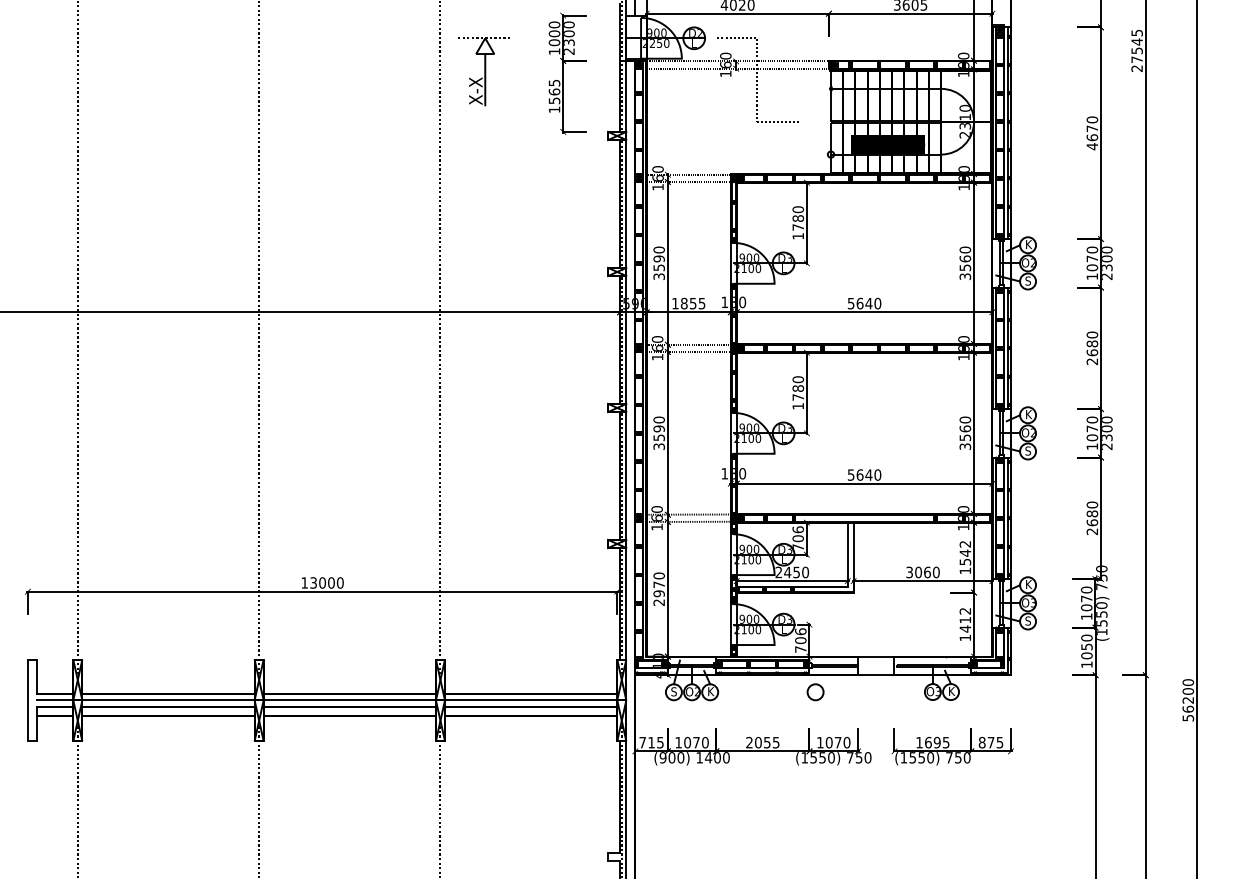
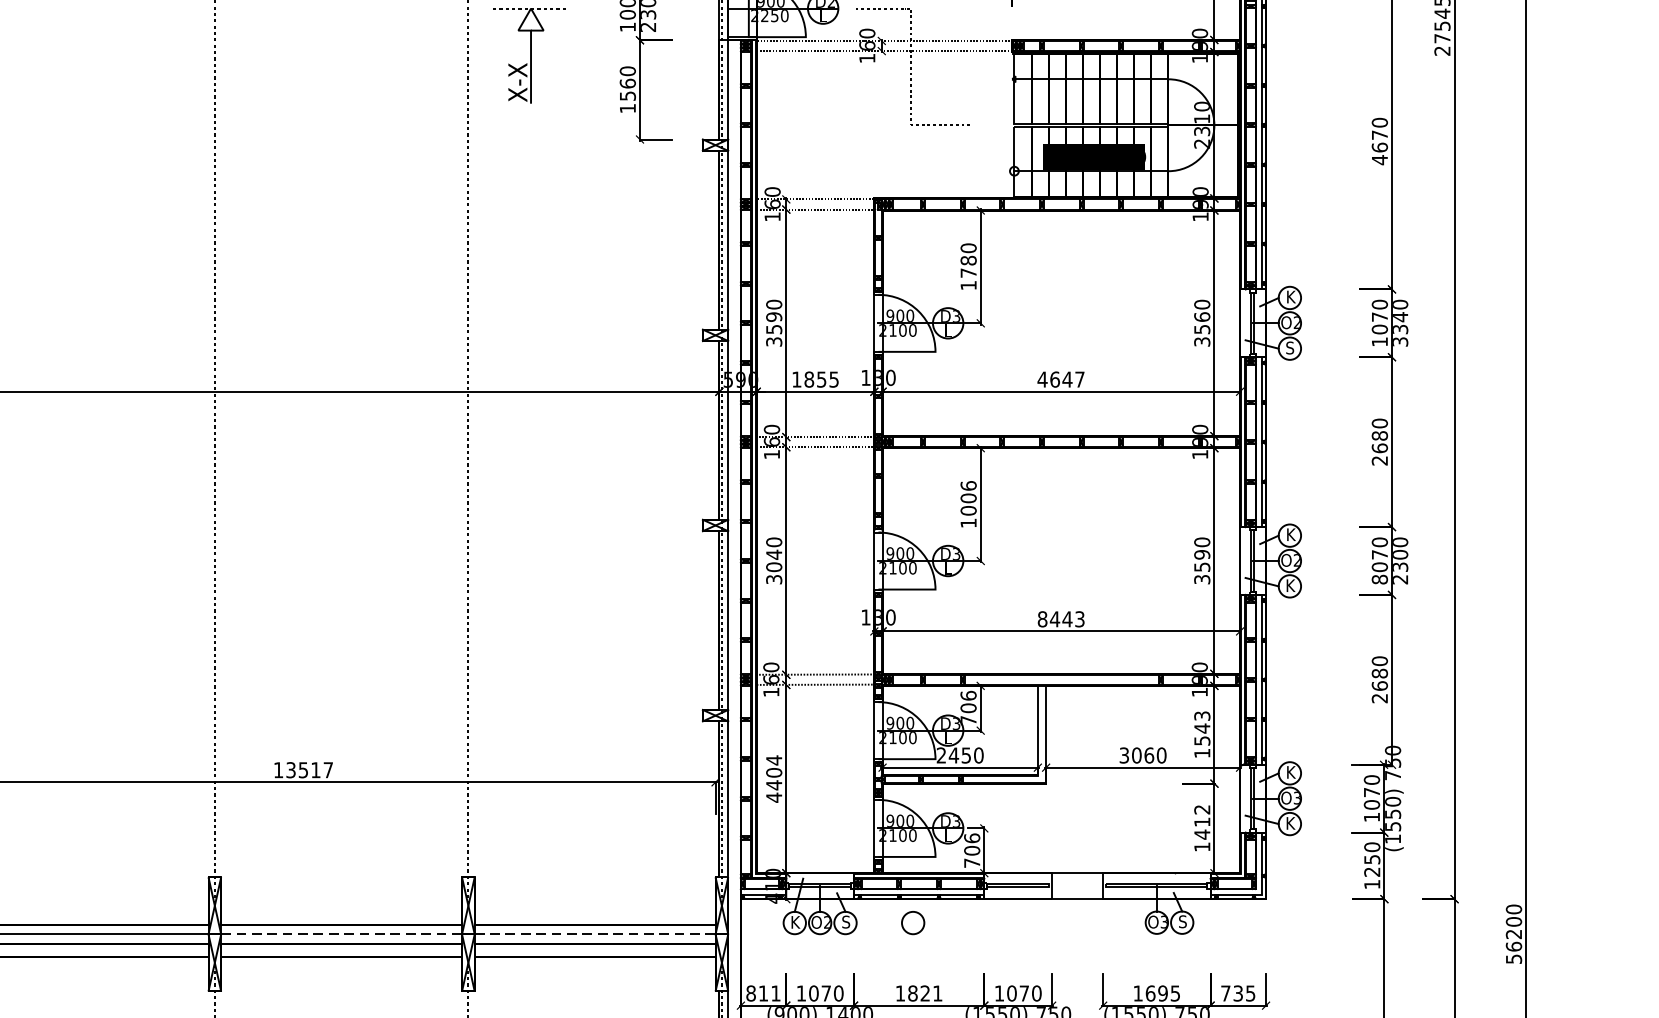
text: (554, 82) -> (627, 70), 1565 -> 1560
text: (1107, 267) -> (1401, 329), 2300 -> 3340
text: (864, 303) -> (1061, 379), 5640 -> 4647
text: (798, 388) -> (968, 498), 1780 -> 1006
text: (965, 428) -> (1202, 554), 3560 -> 3590
text: (658, 433) -> (773, 561), 3590 -> 3040
text: (1092, 446) -> (1380, 579), 1070 -> 8070
text: (1028, 450) -> (1290, 584), S -> K
text: (864, 474) -> (1061, 618), 5640 -> 8443
text: (965, 544) -> (1202, 716), 1542 -> 1543
text: (331, 582) -> (316, 769), 13000 -> 13517
text: (658, 589) -> (773, 779), 2970 -> 4404
text: (1028, 620) -> (1290, 822), S -> K
text: (1086, 655) -> (1371, 871), 1050 -> 1250
text: (951, 690) -> (1182, 920), K -> S
text: (674, 691) -> (795, 921), S -> K
text: (710, 691) -> (845, 921), K -> S
circle: (815, 692) -> (913, 923), moved
line: (350, 700) -> (342, 934), solid -> dashed
line: (531, 700) -> (595, 934), solid -> dashed
text: (651, 742) -> (763, 993), 715 -> 811
text: (762, 742) -> (918, 993), 2055 -> 1821
text: (986, 742) -> (1231, 993), 875 -> 735

